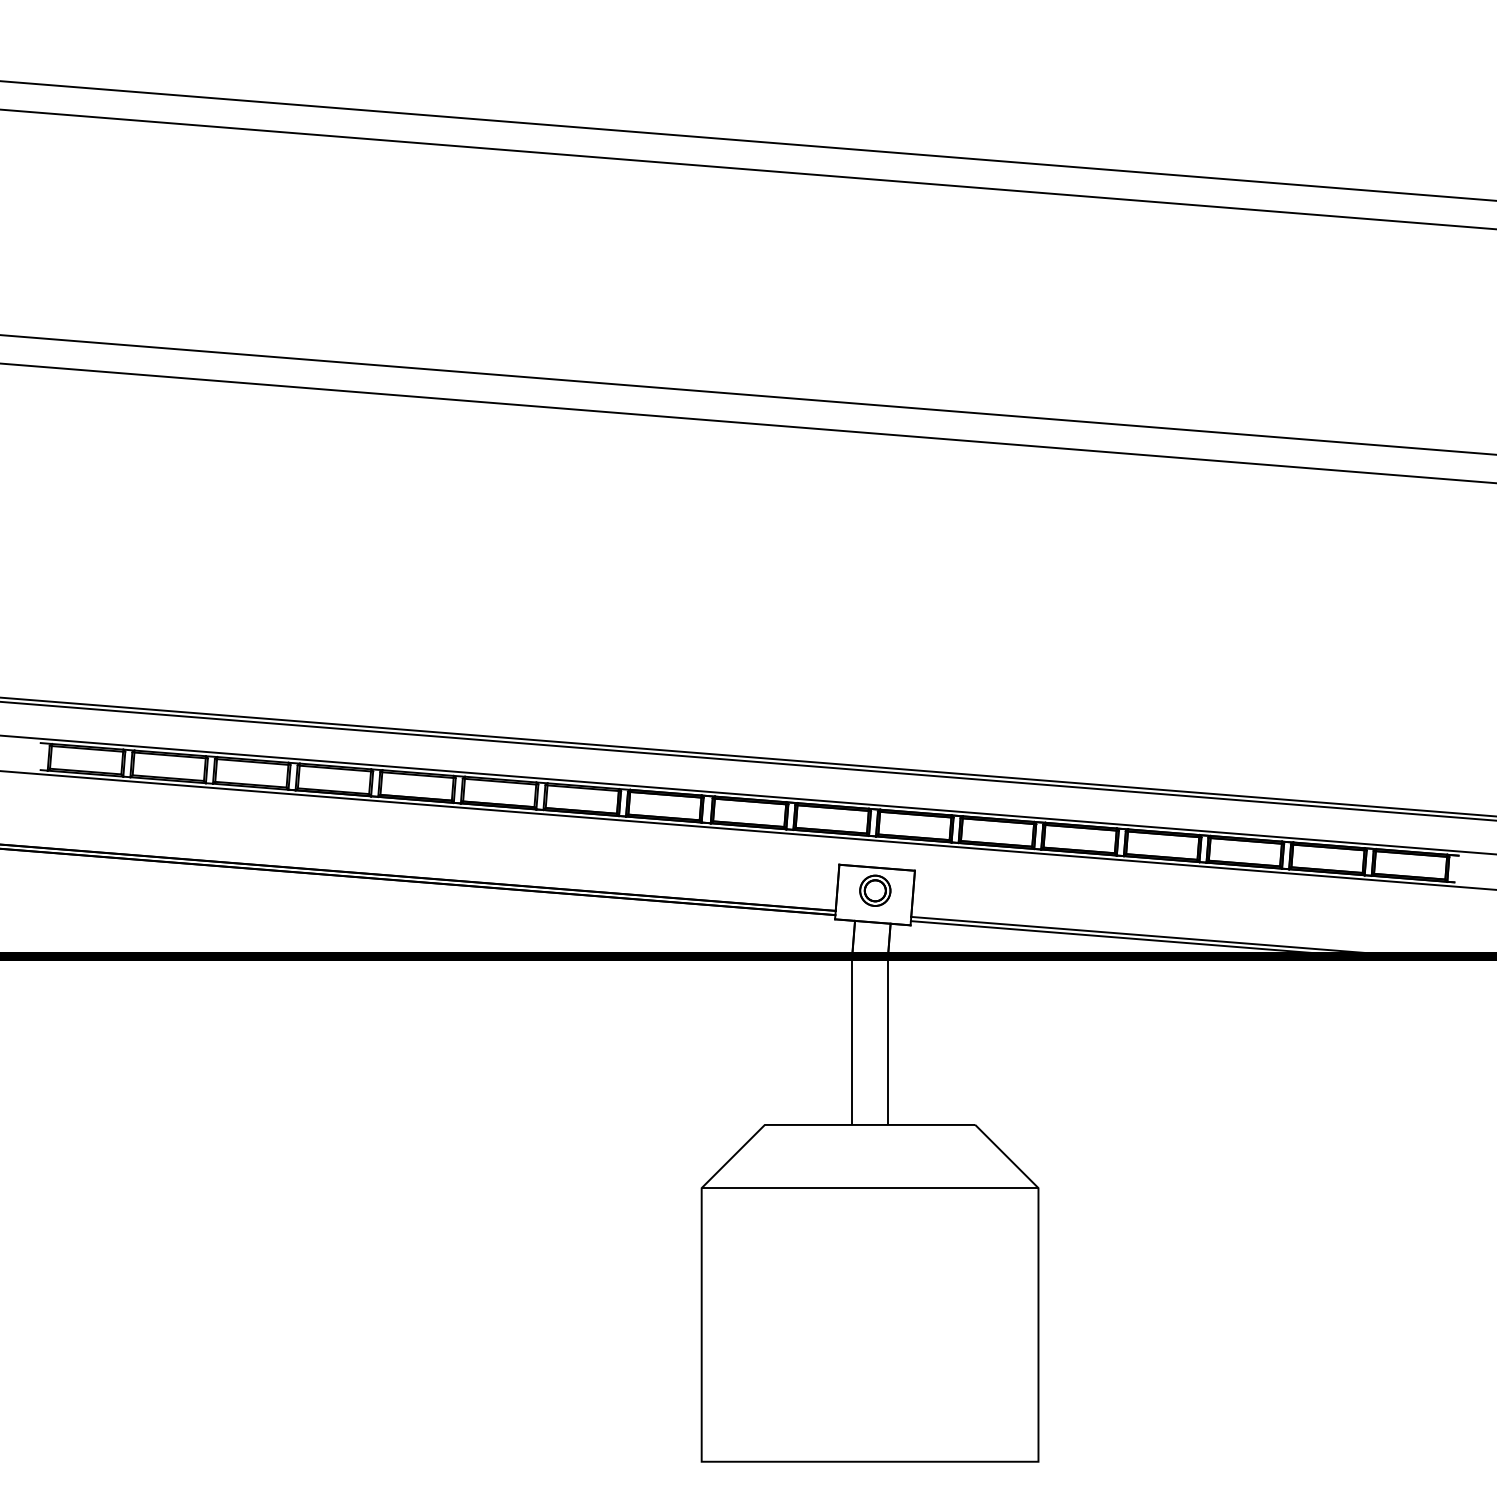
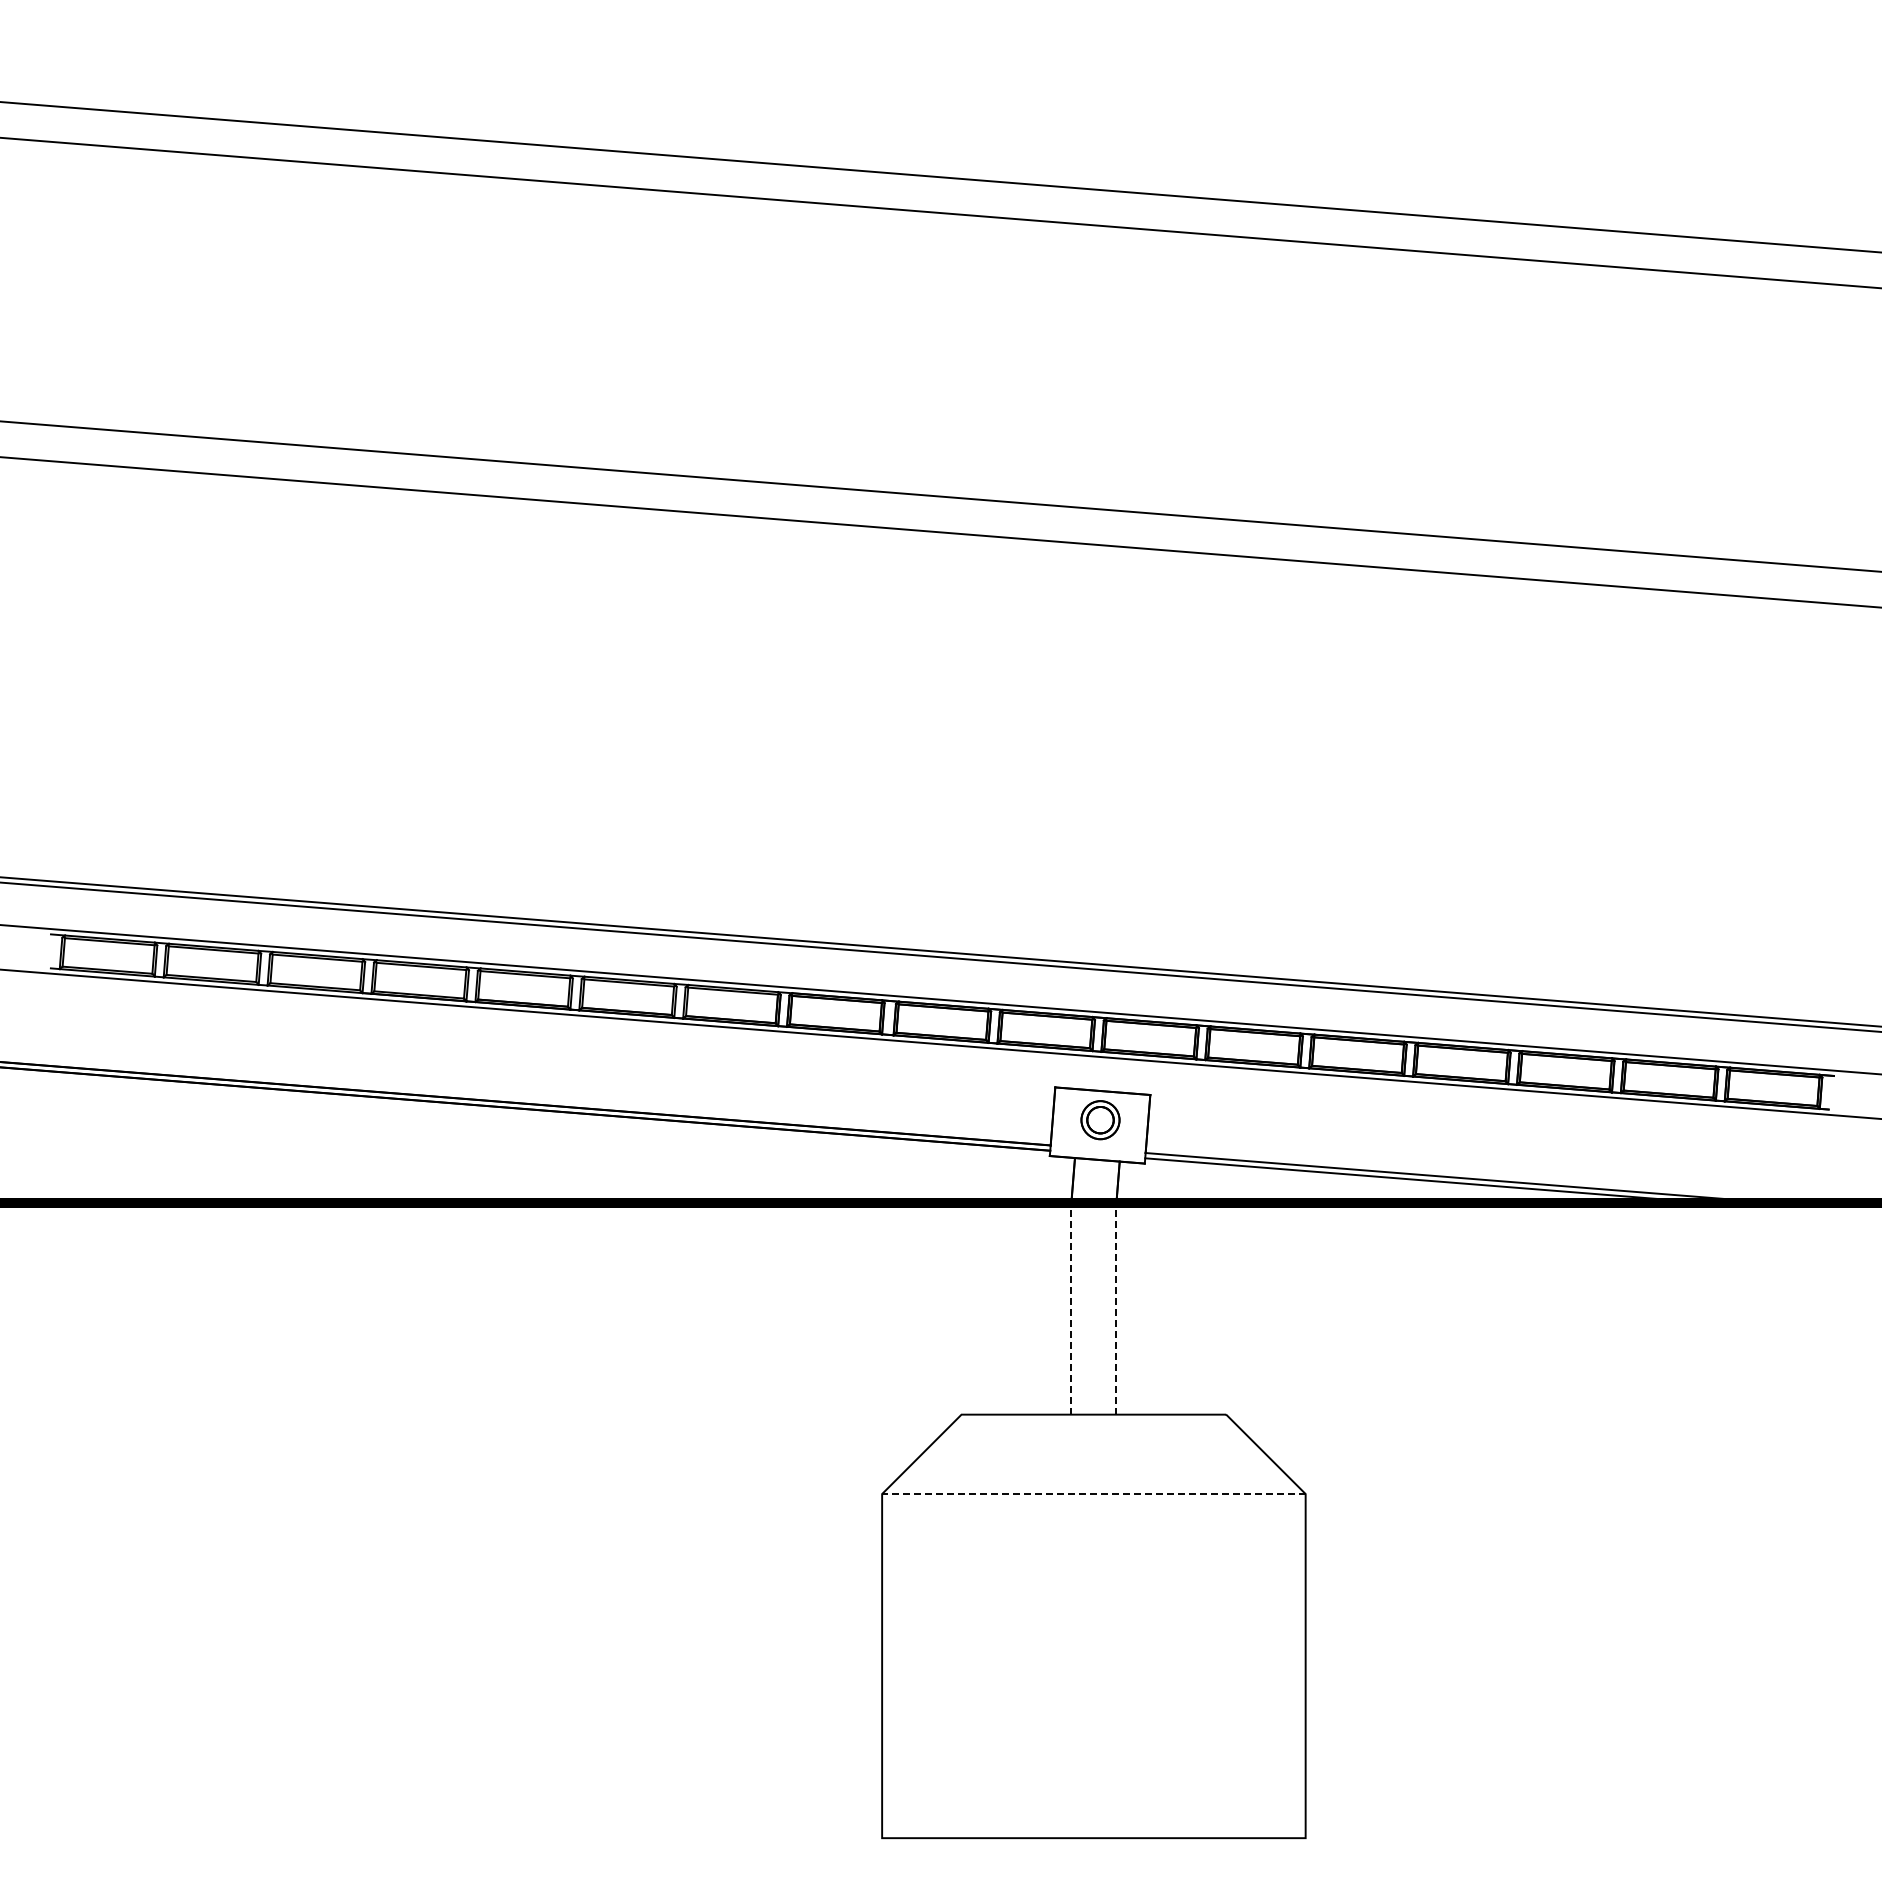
line: (870, 956) -> (1094, 1202), solid -> dashed
line: (869, 1188) -> (1093, 1494), solid -> dashed

